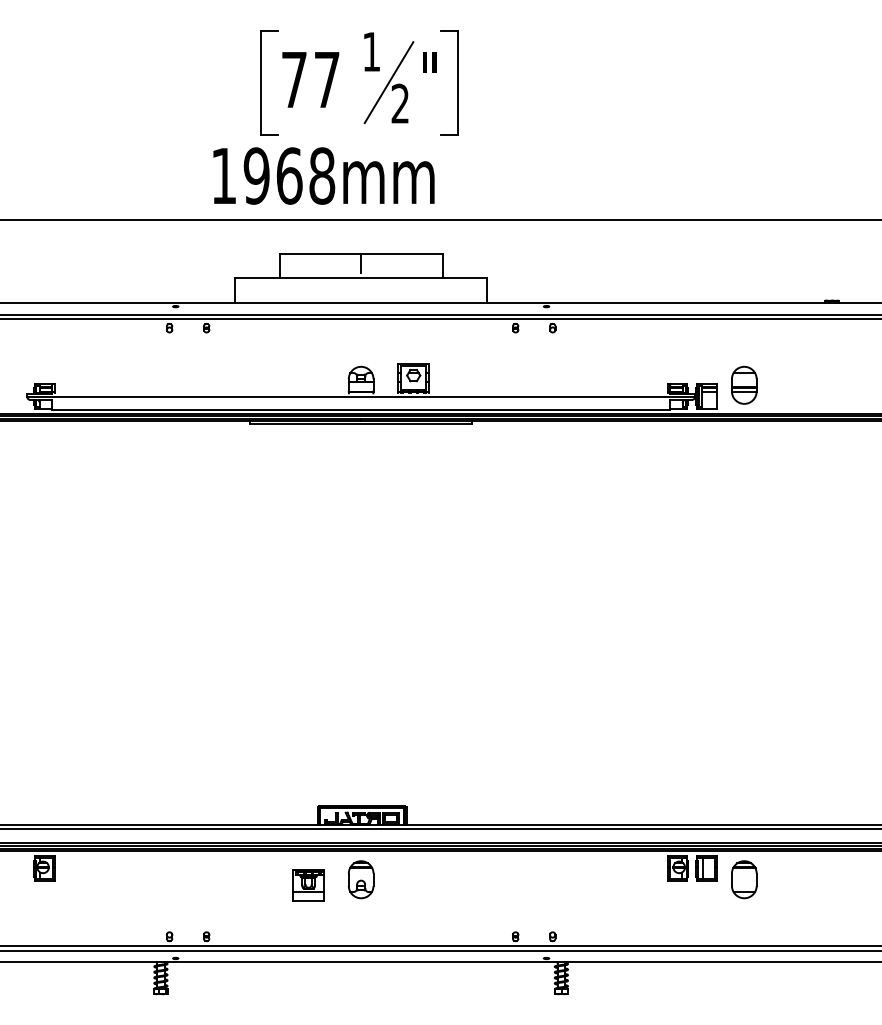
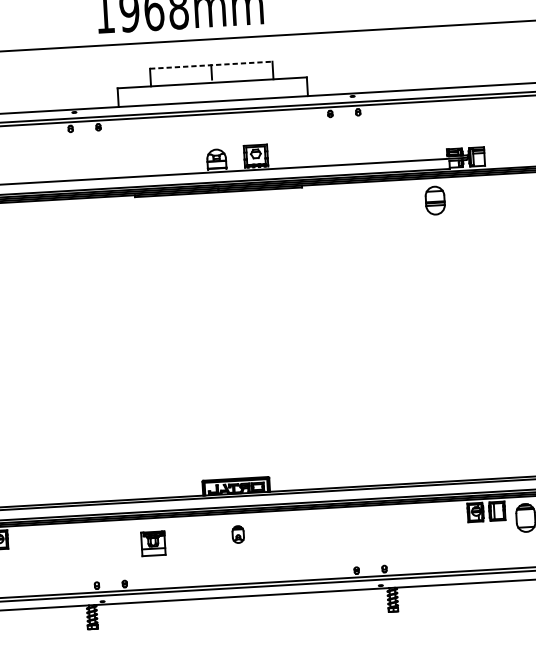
line: (361, 254) -> (211, 65), solid -> dashed
part: (744, 384) -> (435, 200), moved
part: (360, 879) -> (237, 534), size x0.6
part: (308, 885) -> (153, 543), moved

